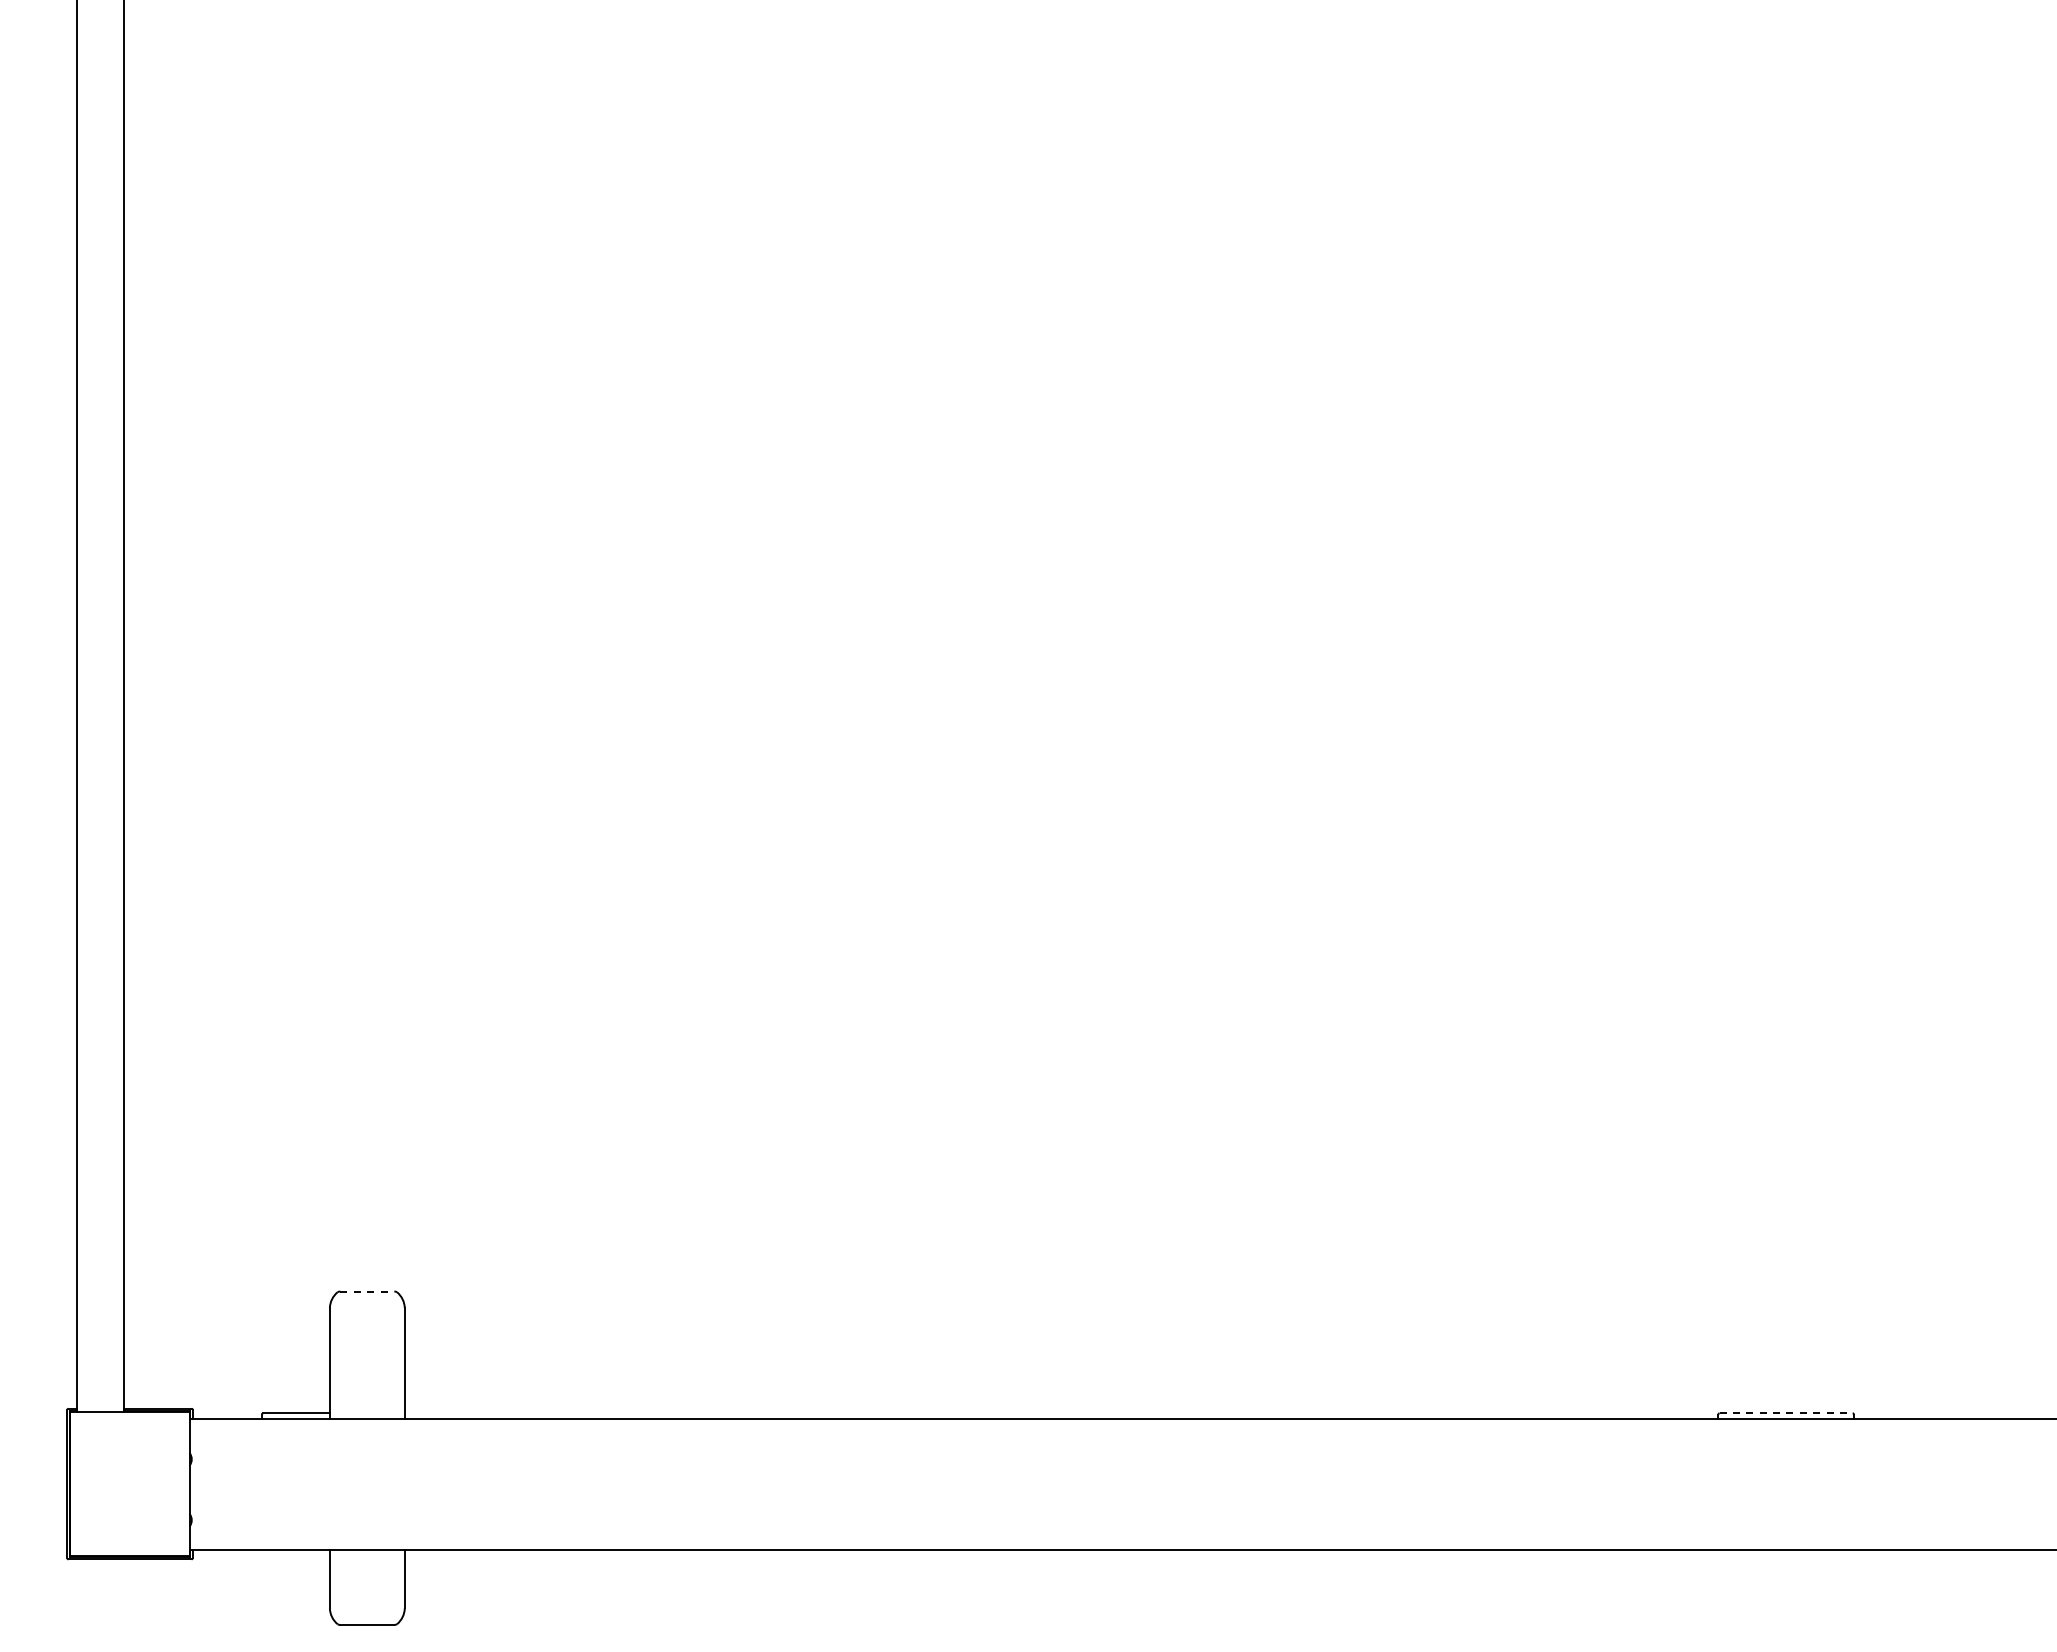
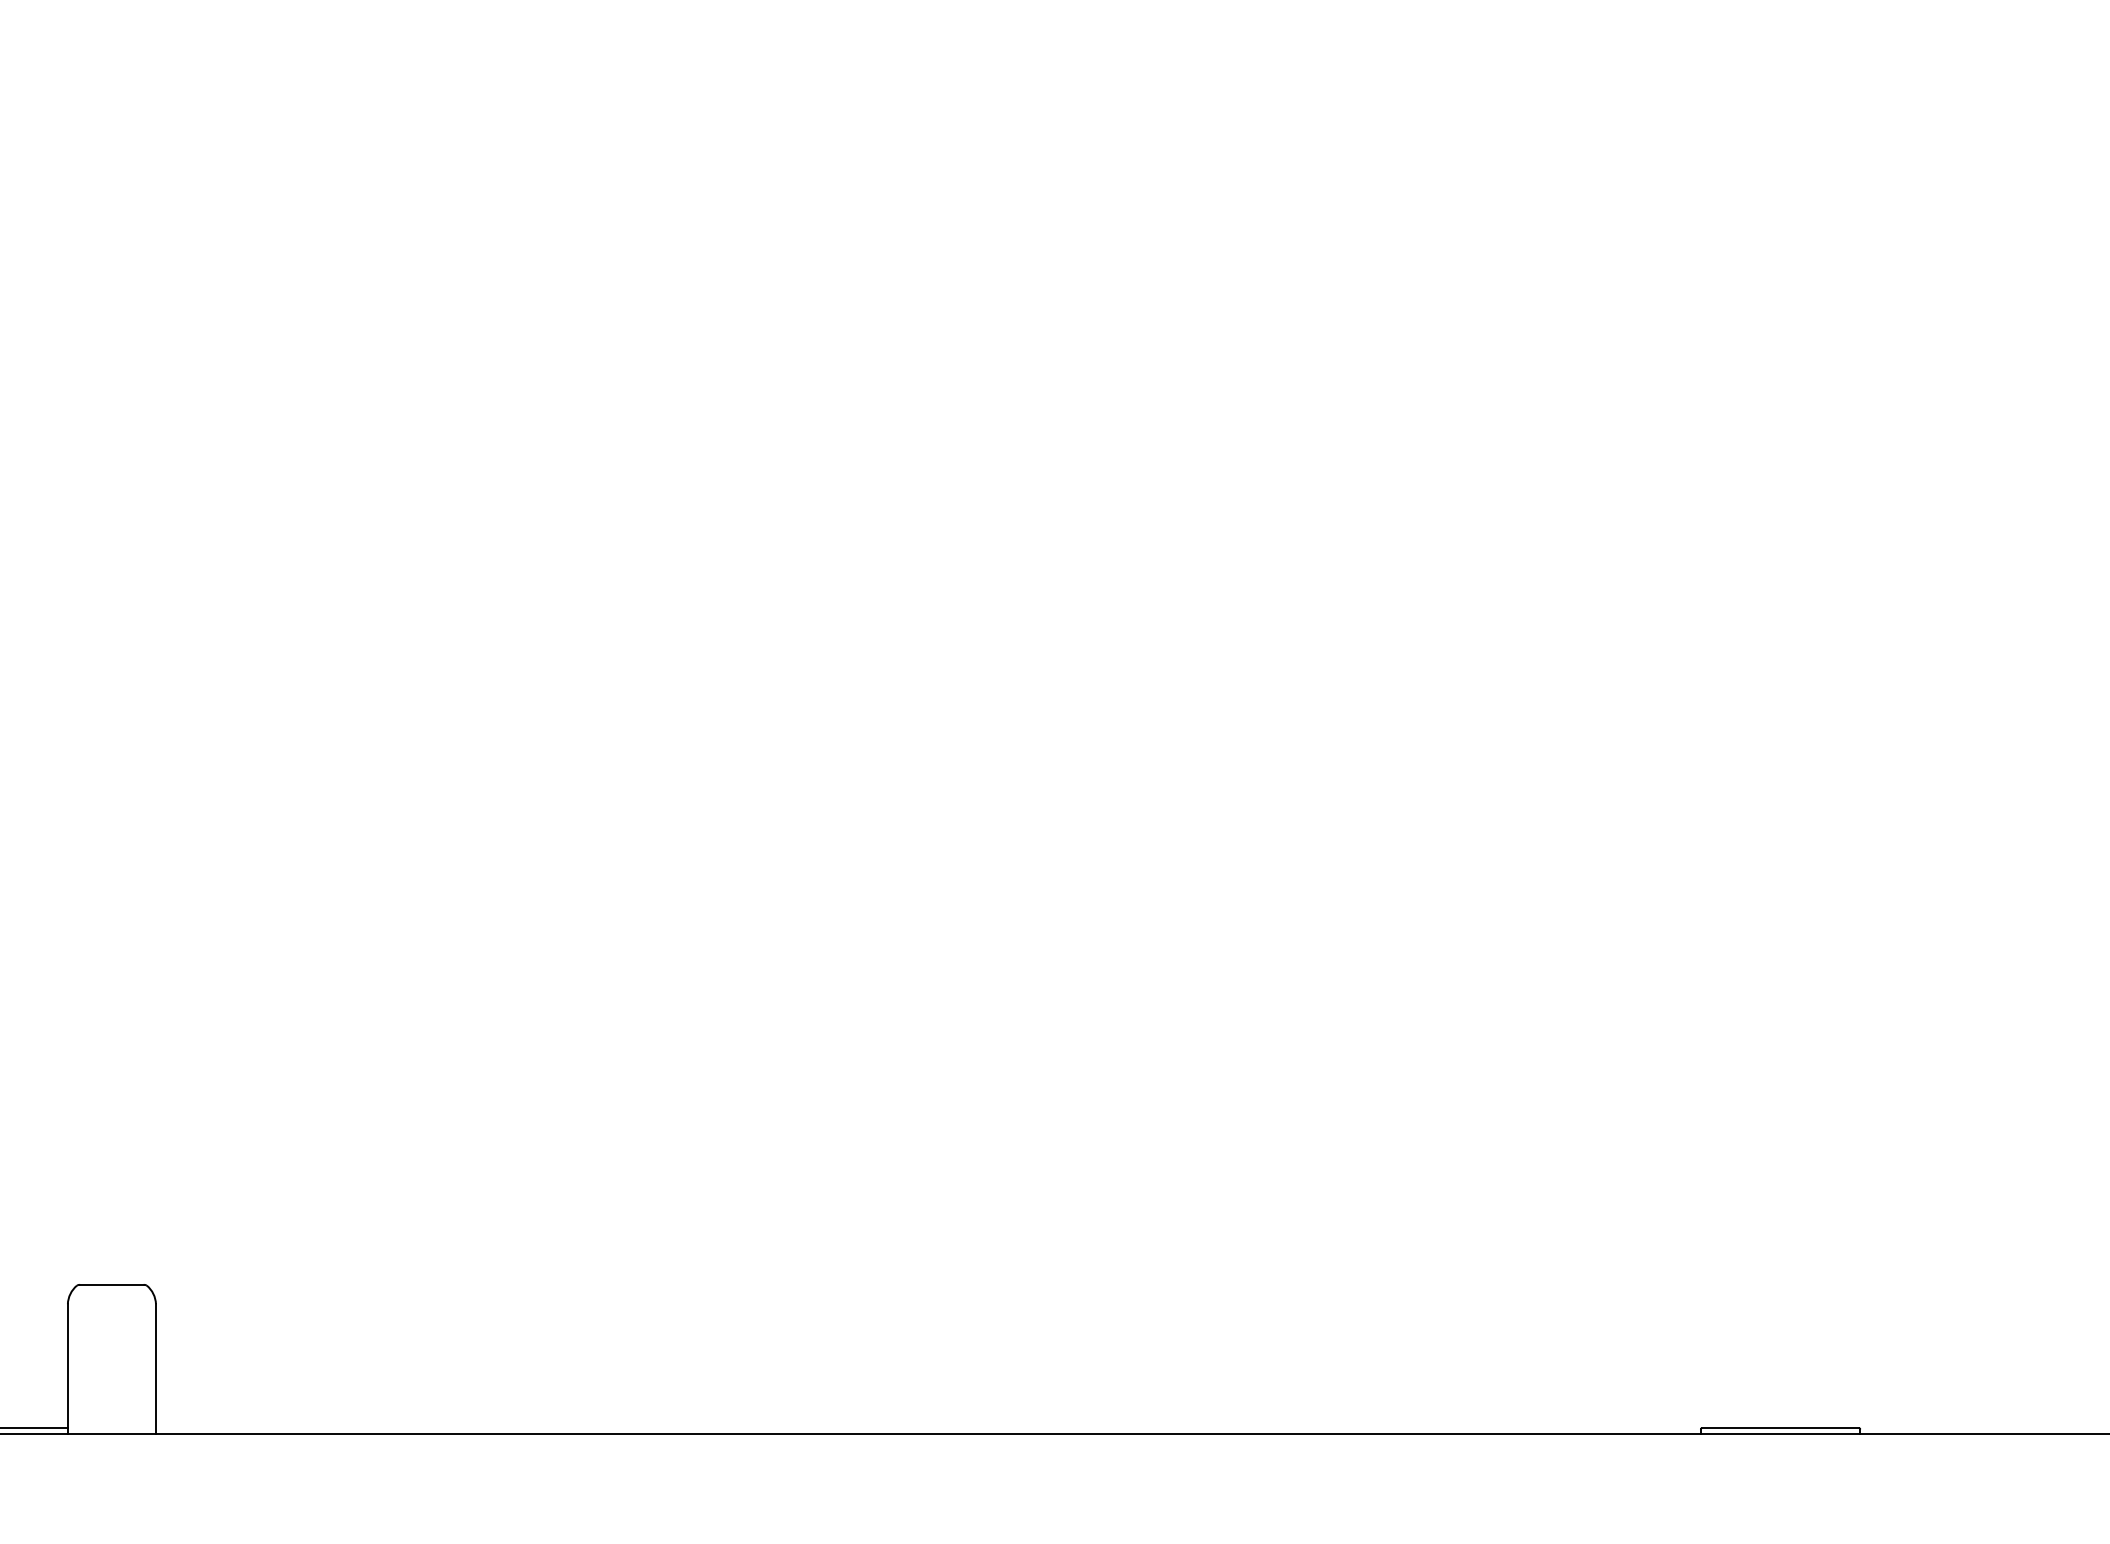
line: (367, 1291) -> (112, 1284), dashed -> solid
line: (1786, 1413) -> (1780, 1428), dashed -> solid

